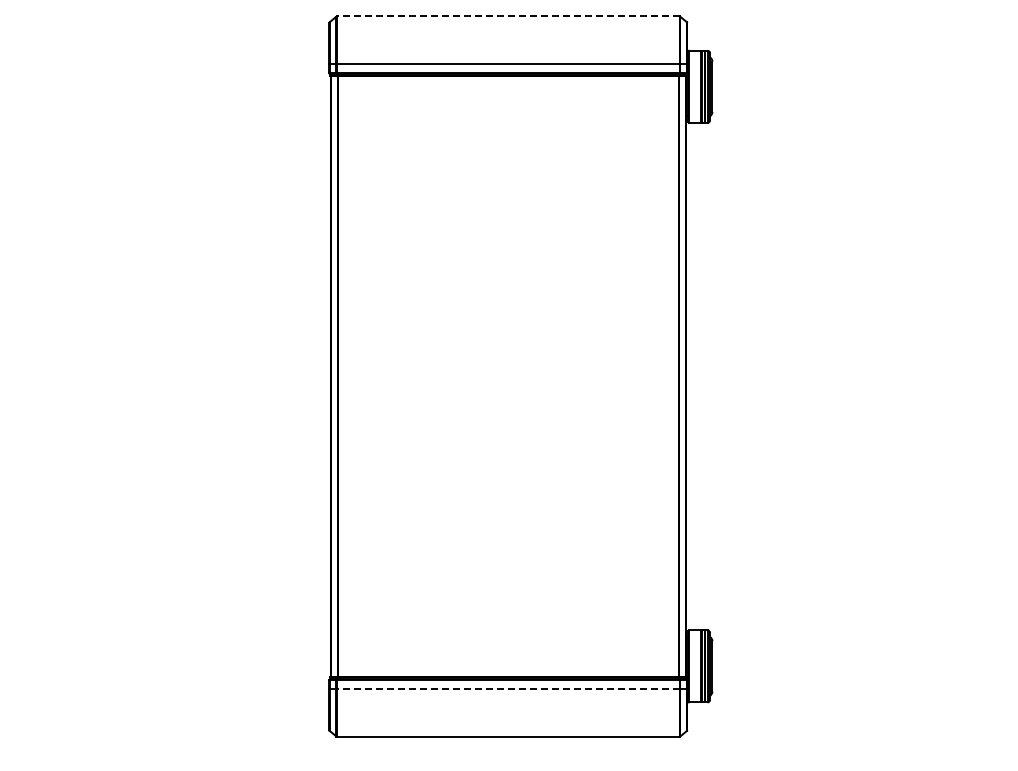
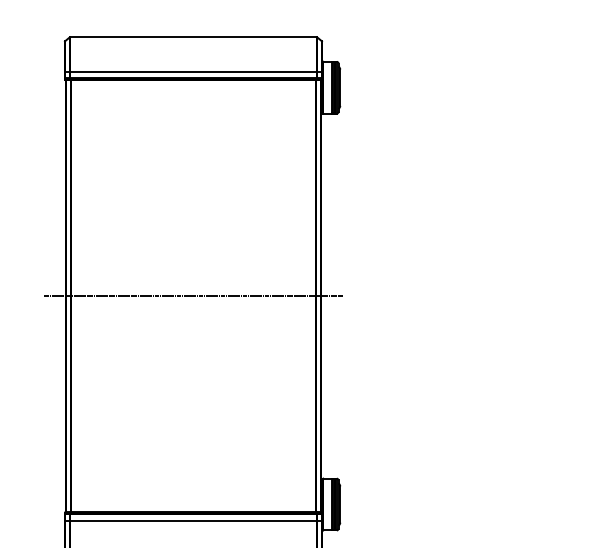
line: (507, 16) -> (192, 37), dashed -> solid
line: (508, 376) -> (193, 296), added
line: (507, 688) -> (192, 520), dashed -> solid

